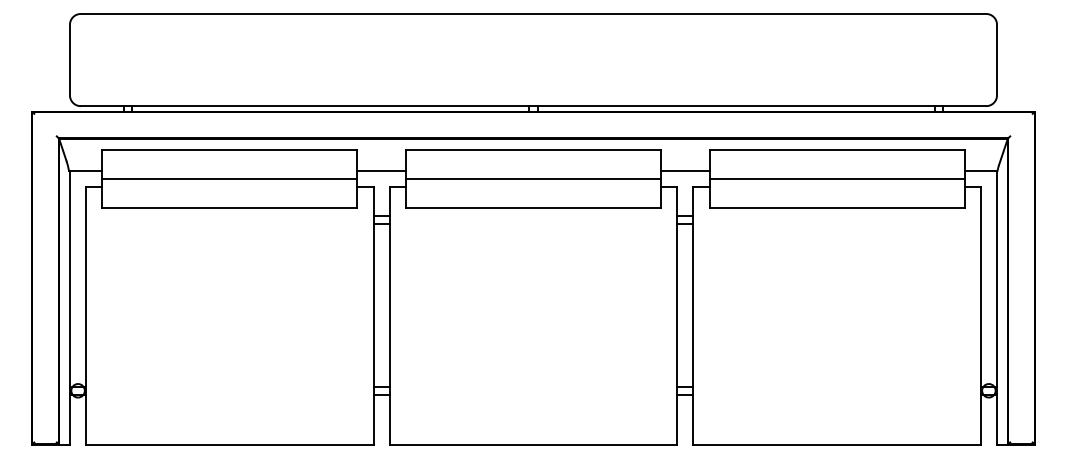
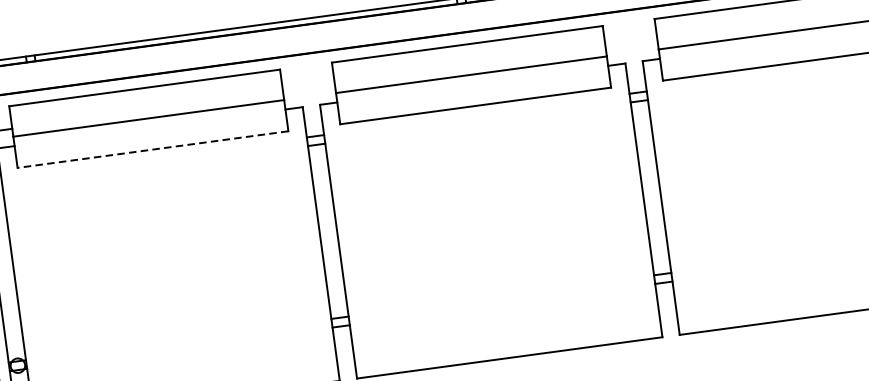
line: (381, 171) -> (308, 89), removed
line: (684, 171) -> (630, 45), removed
line: (229, 207) -> (152, 149), solid -> dashed

